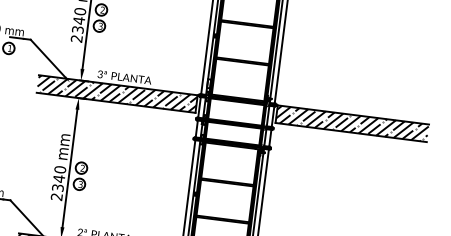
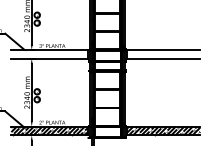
hatch: (116, 94) -> (49, 54), removed
hatch: (351, 124) -> (163, 54), removed

